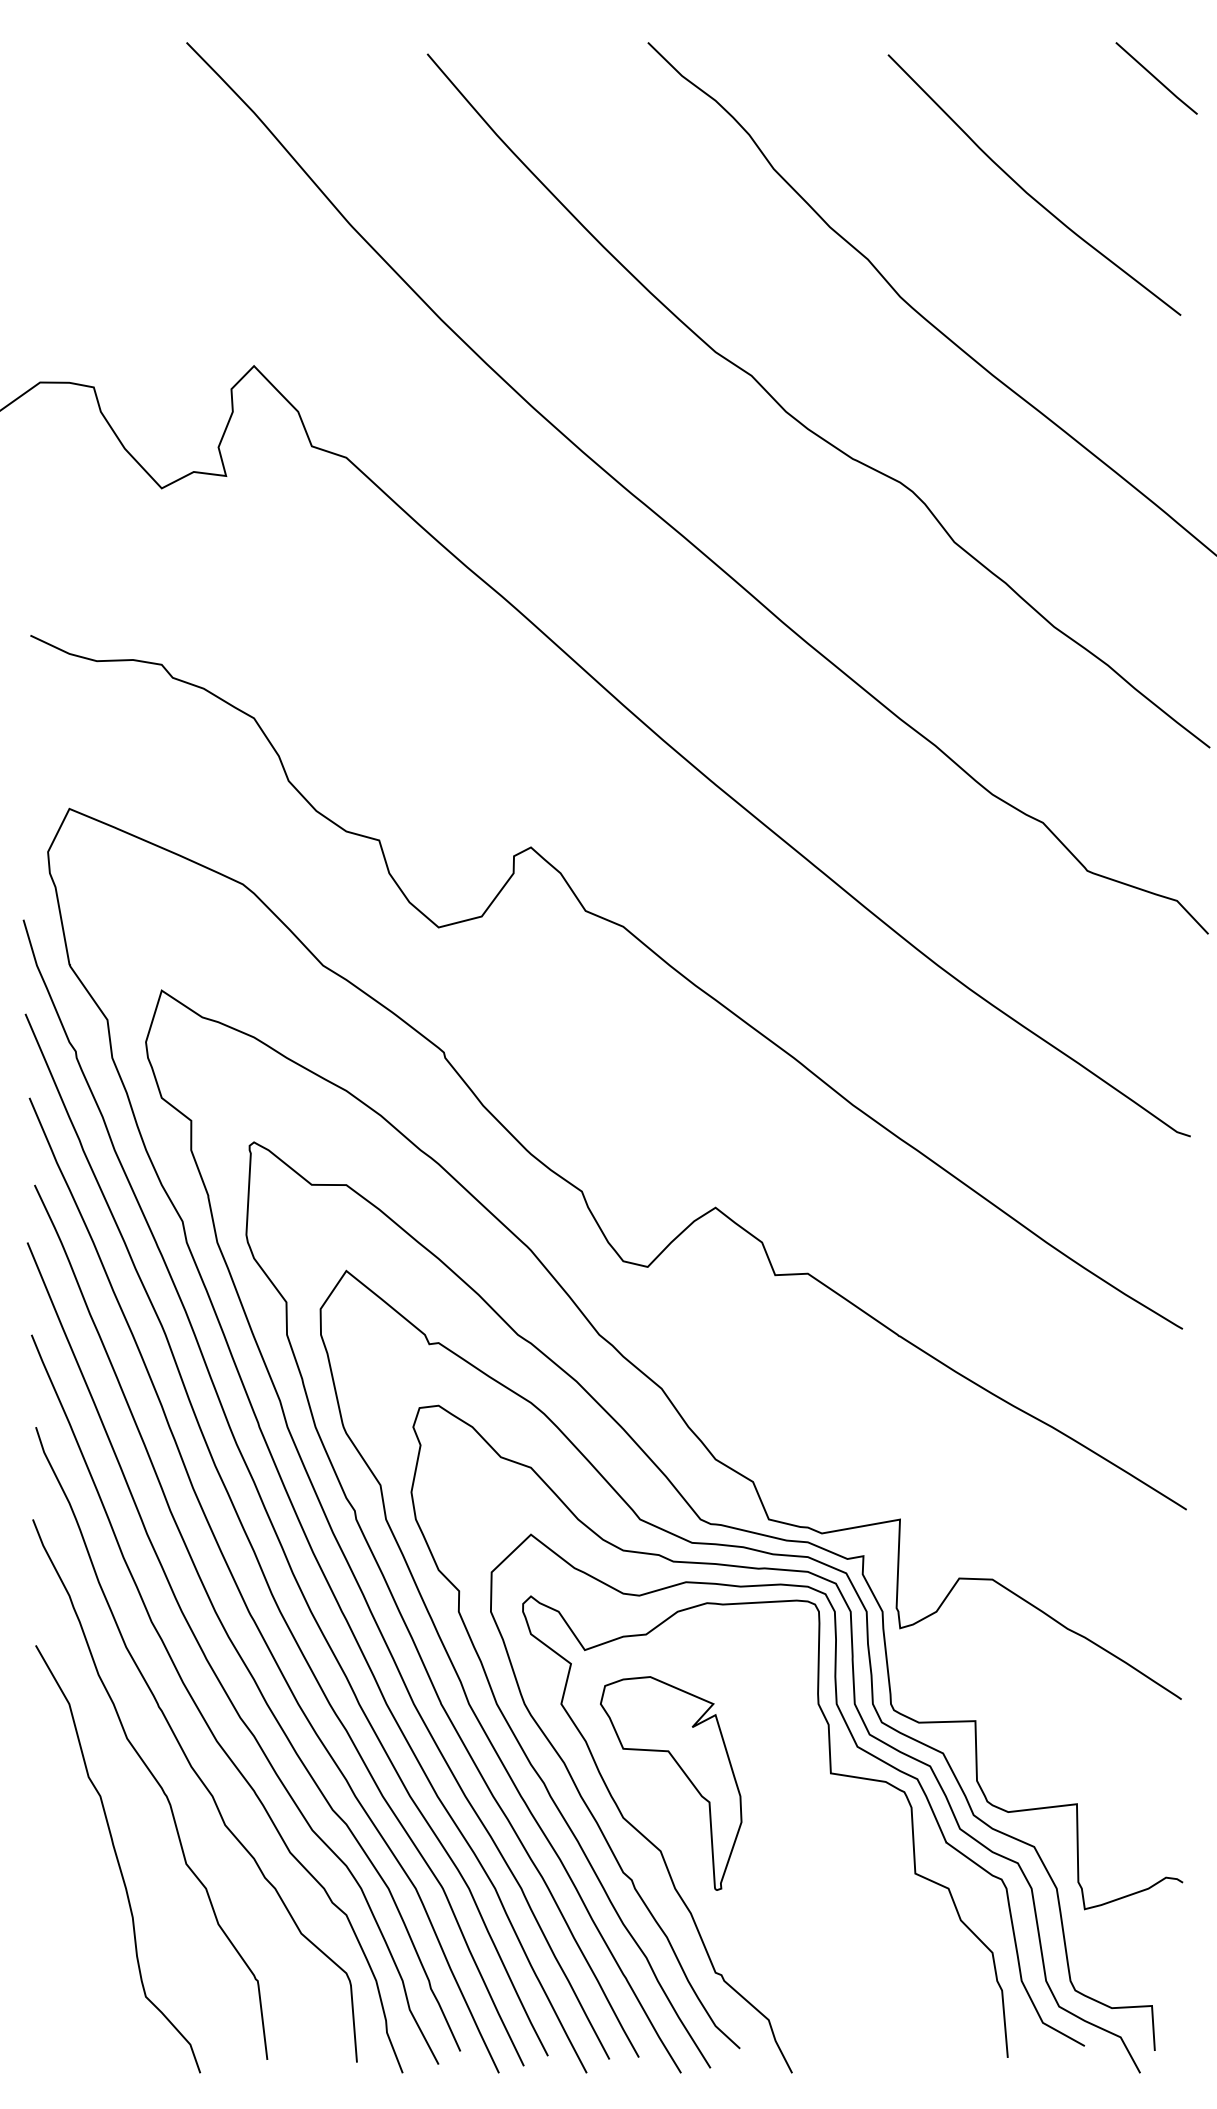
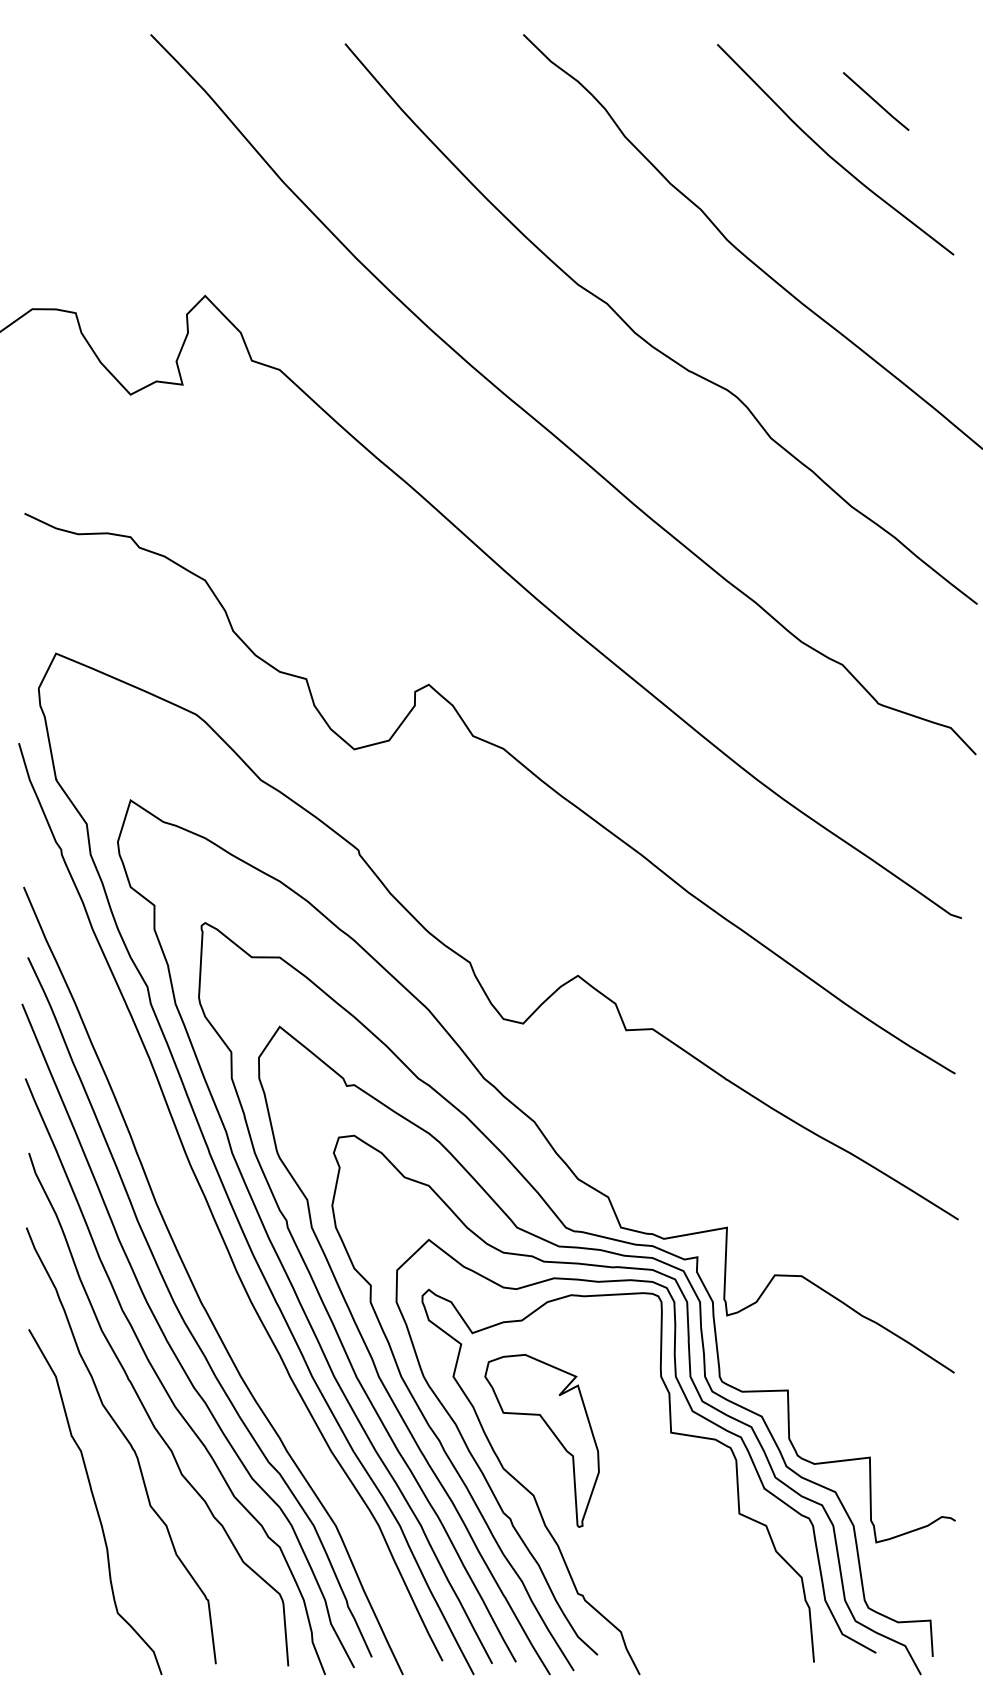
line: (1156, 78) -> (876, 101), moved
curve: (254, 1549) -> (205, 1251), removed

